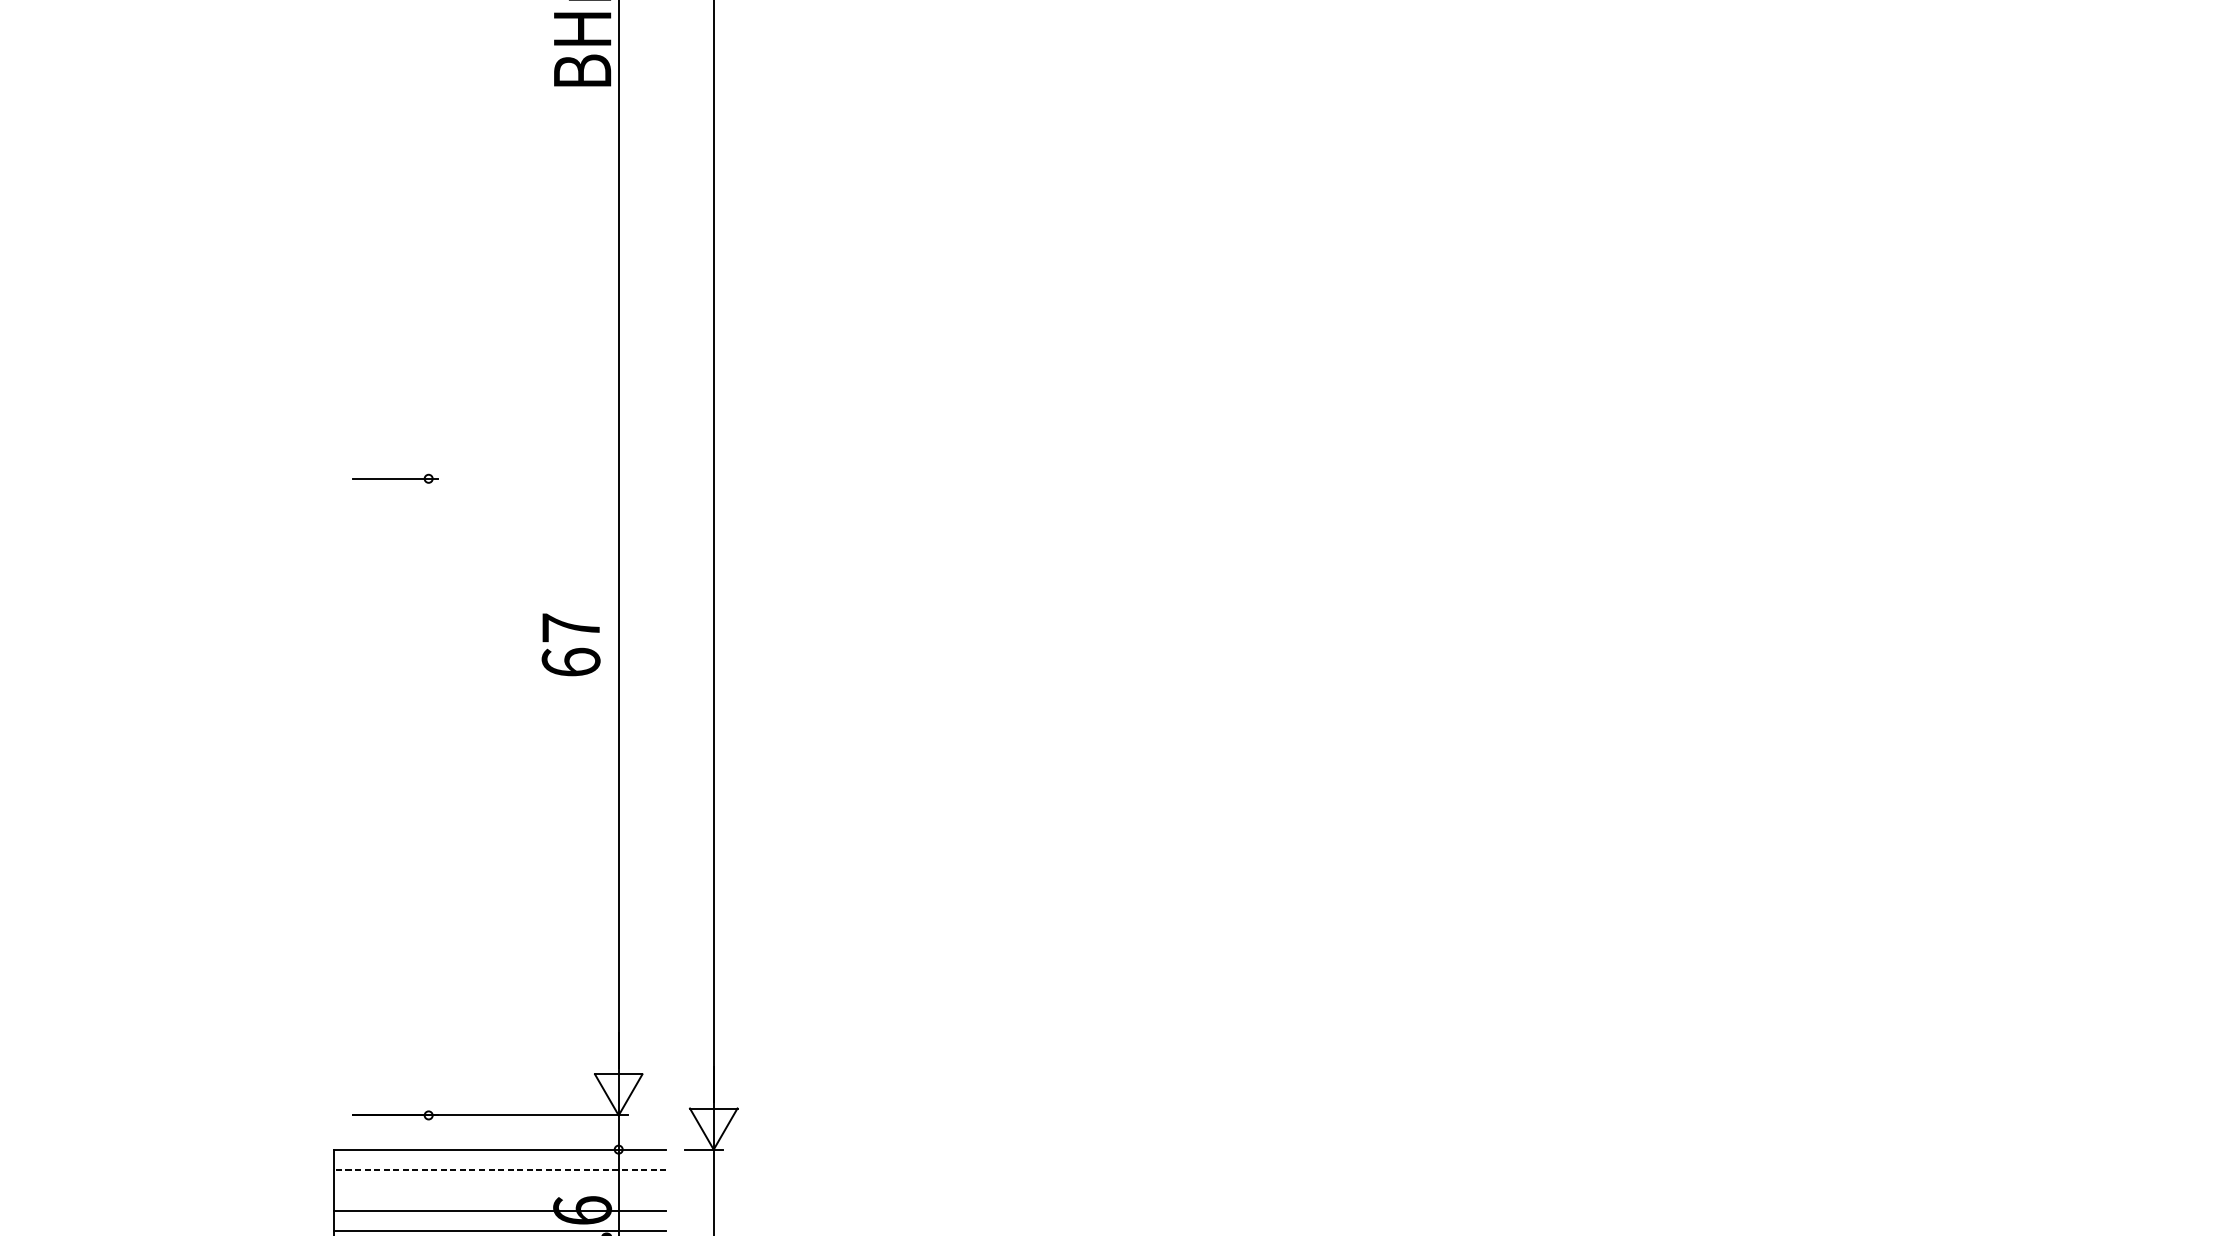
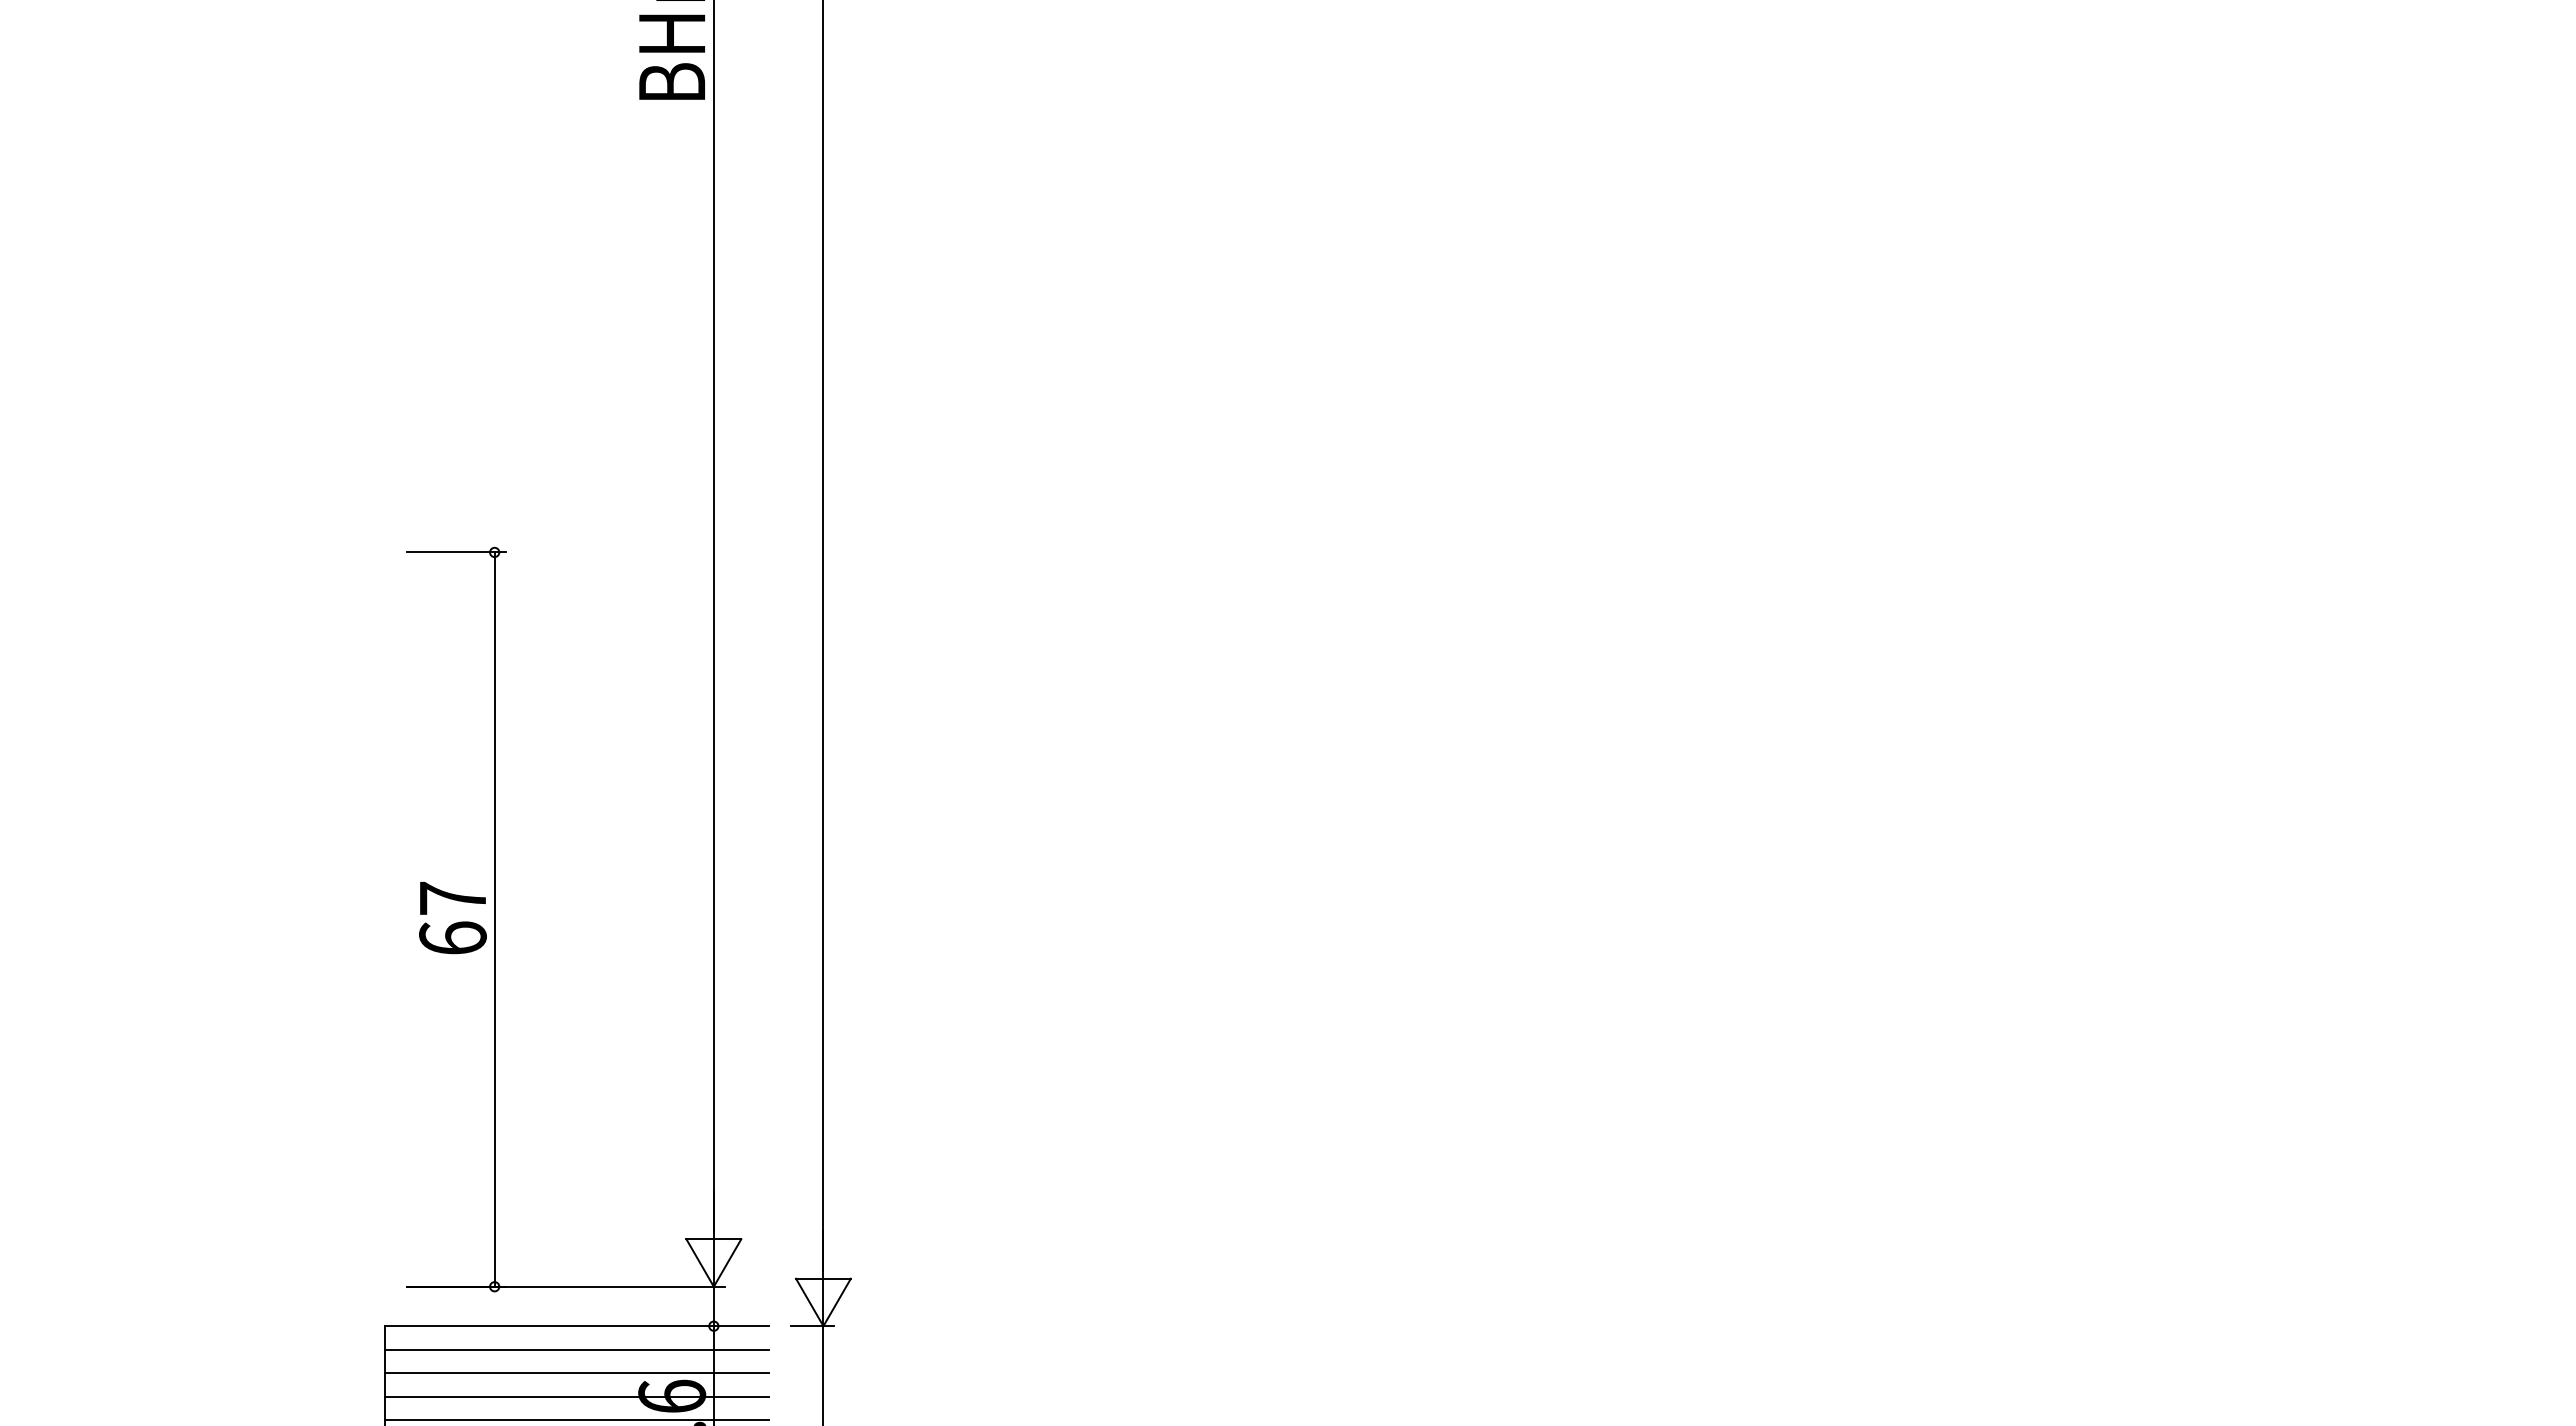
text: (570, 645) -> (452, 918), moved
line: (428, 797) -> (494, 919), added
line: (499, 1169) -> (576, 1349), dashed -> solid
line: (499, 1190) -> (576, 1373), added

